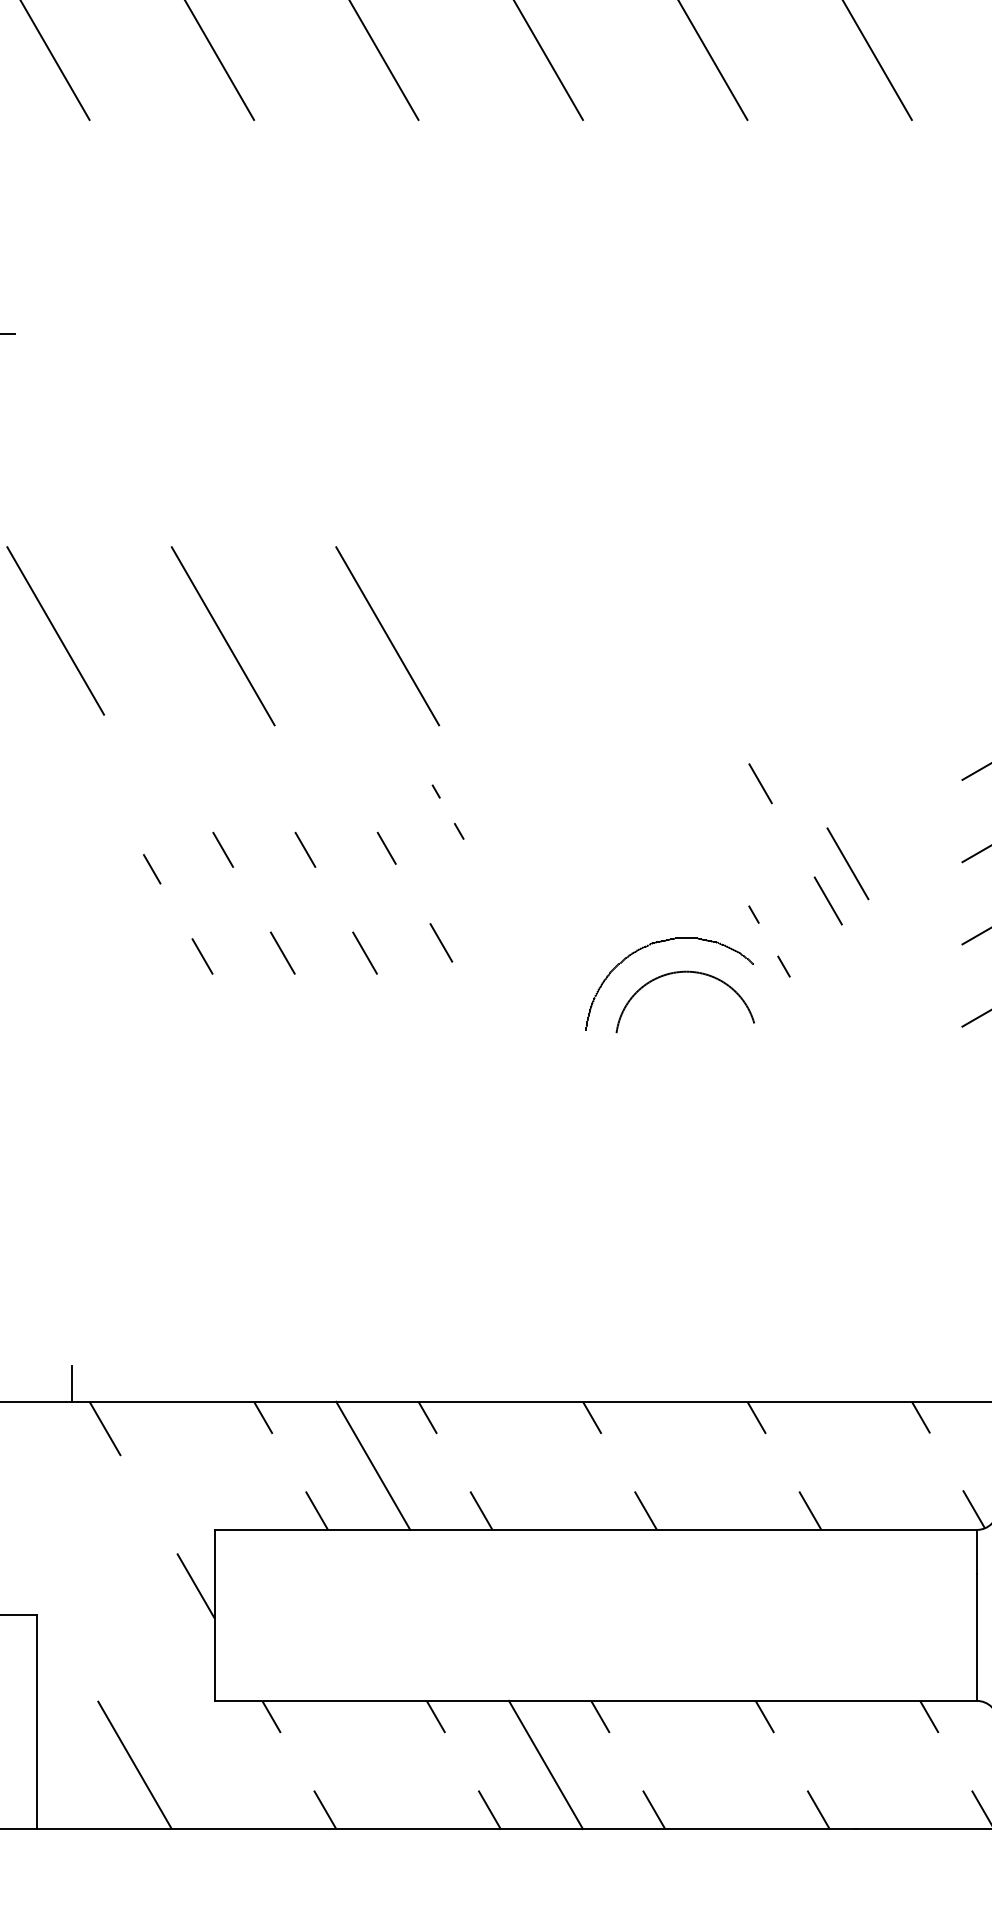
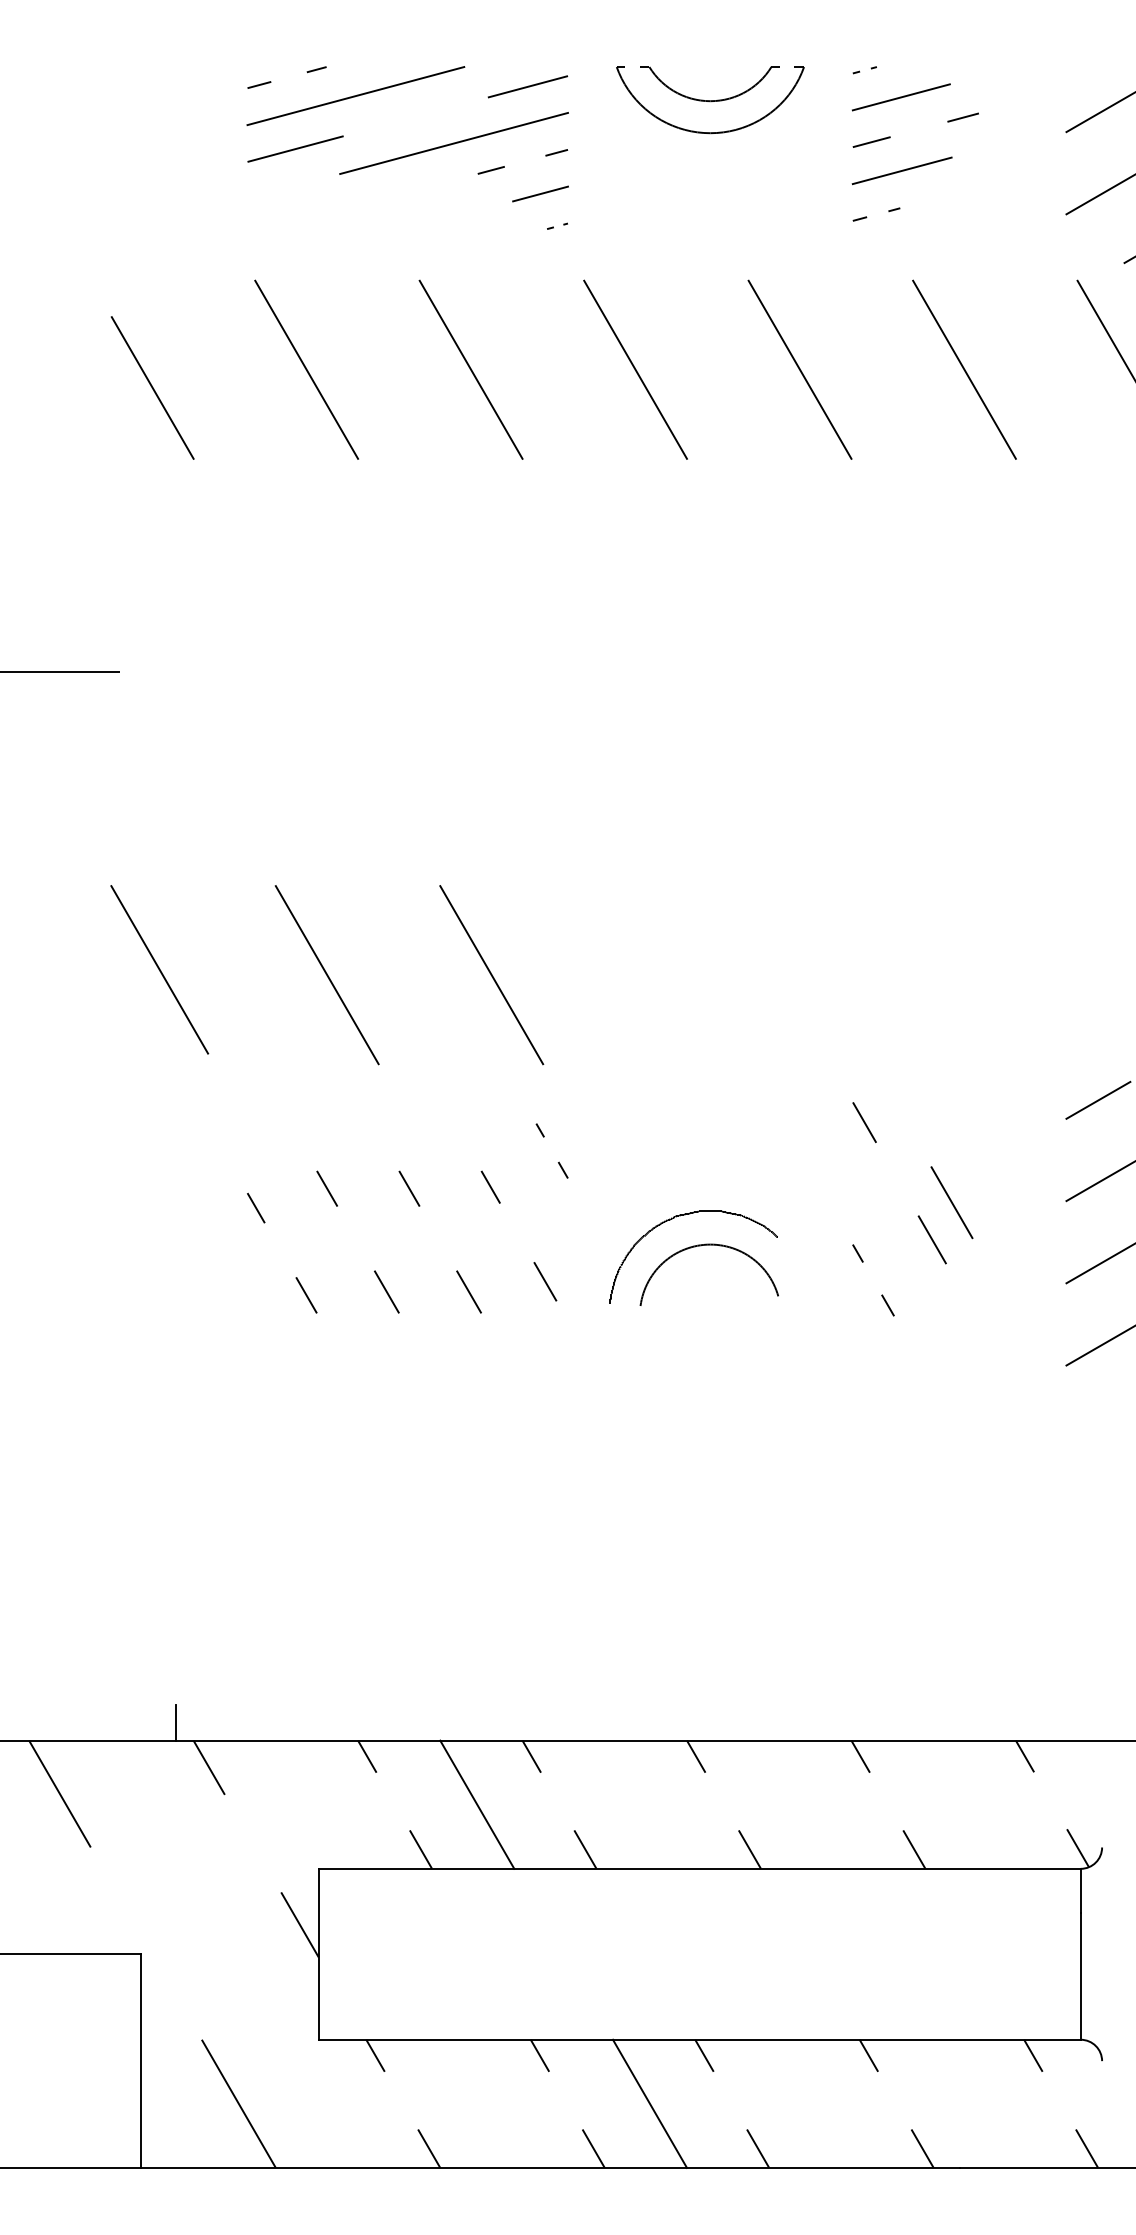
part: (667, 975) -> (691, 1248), moved

